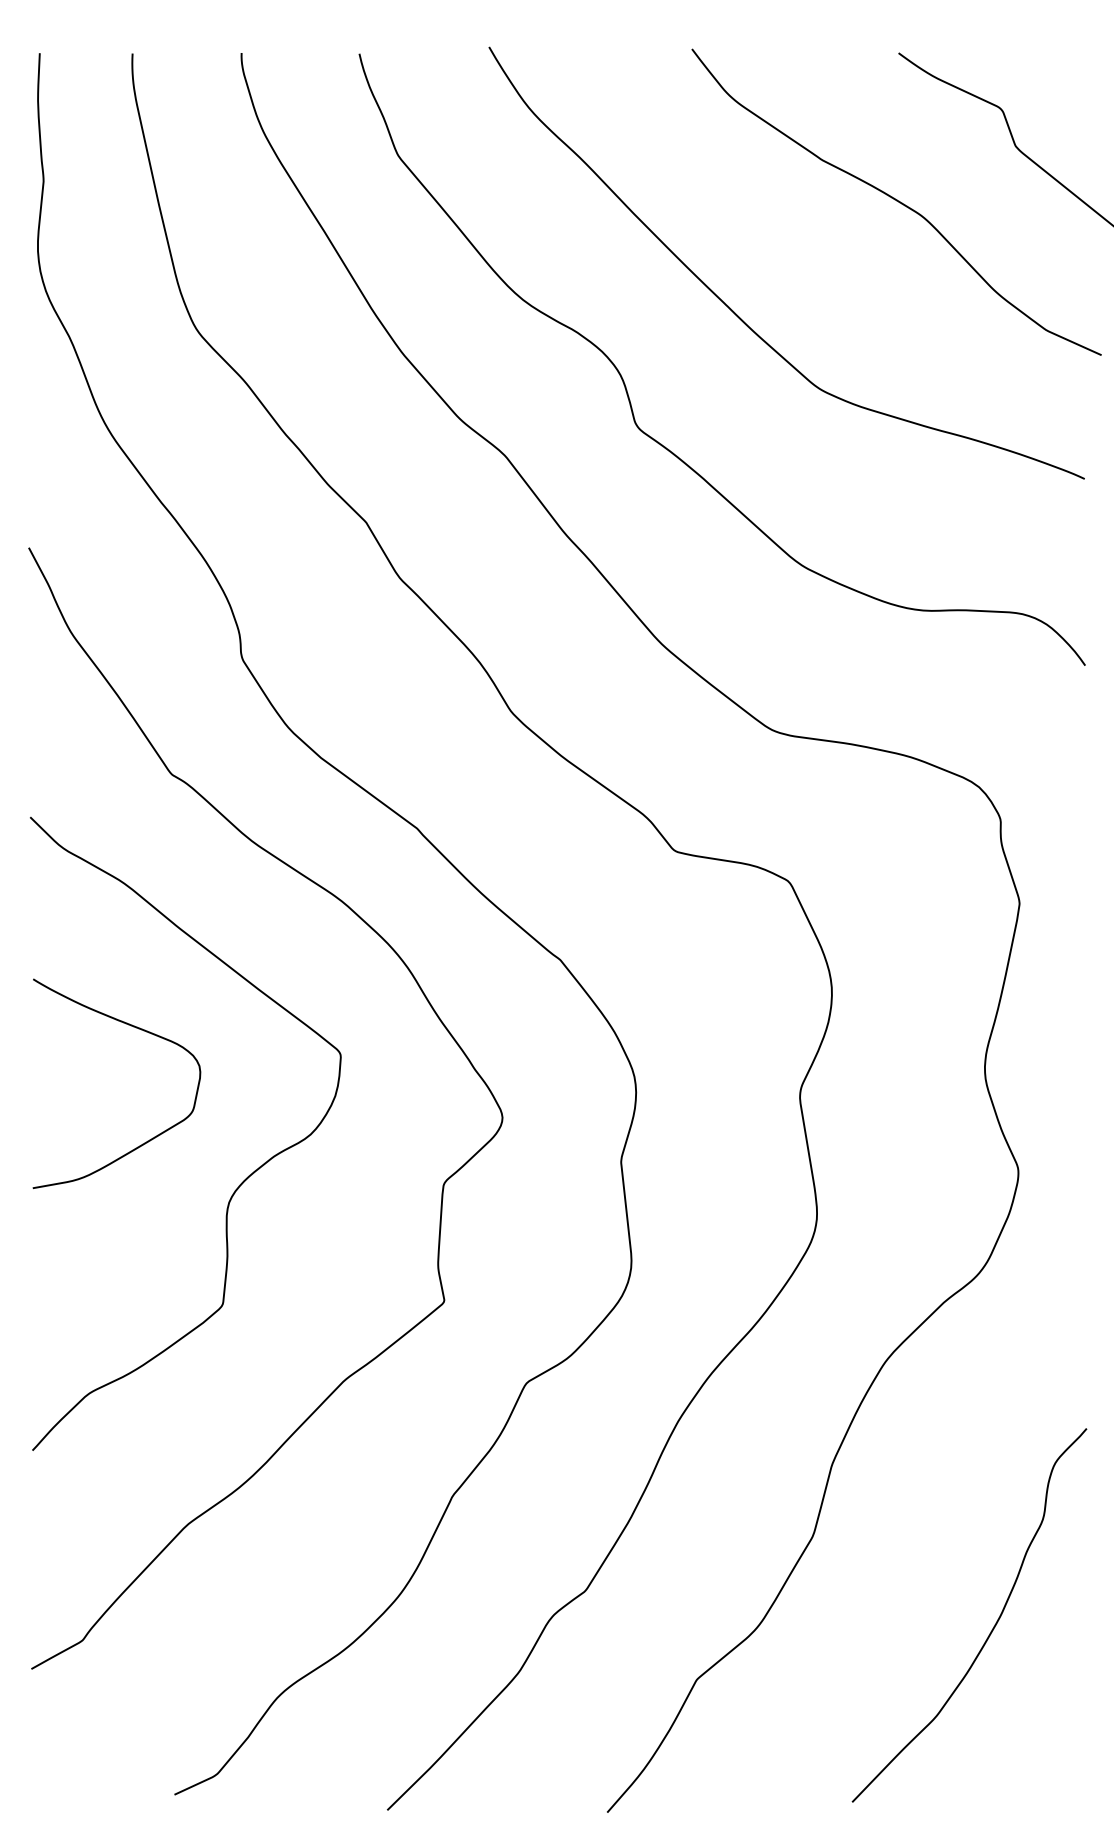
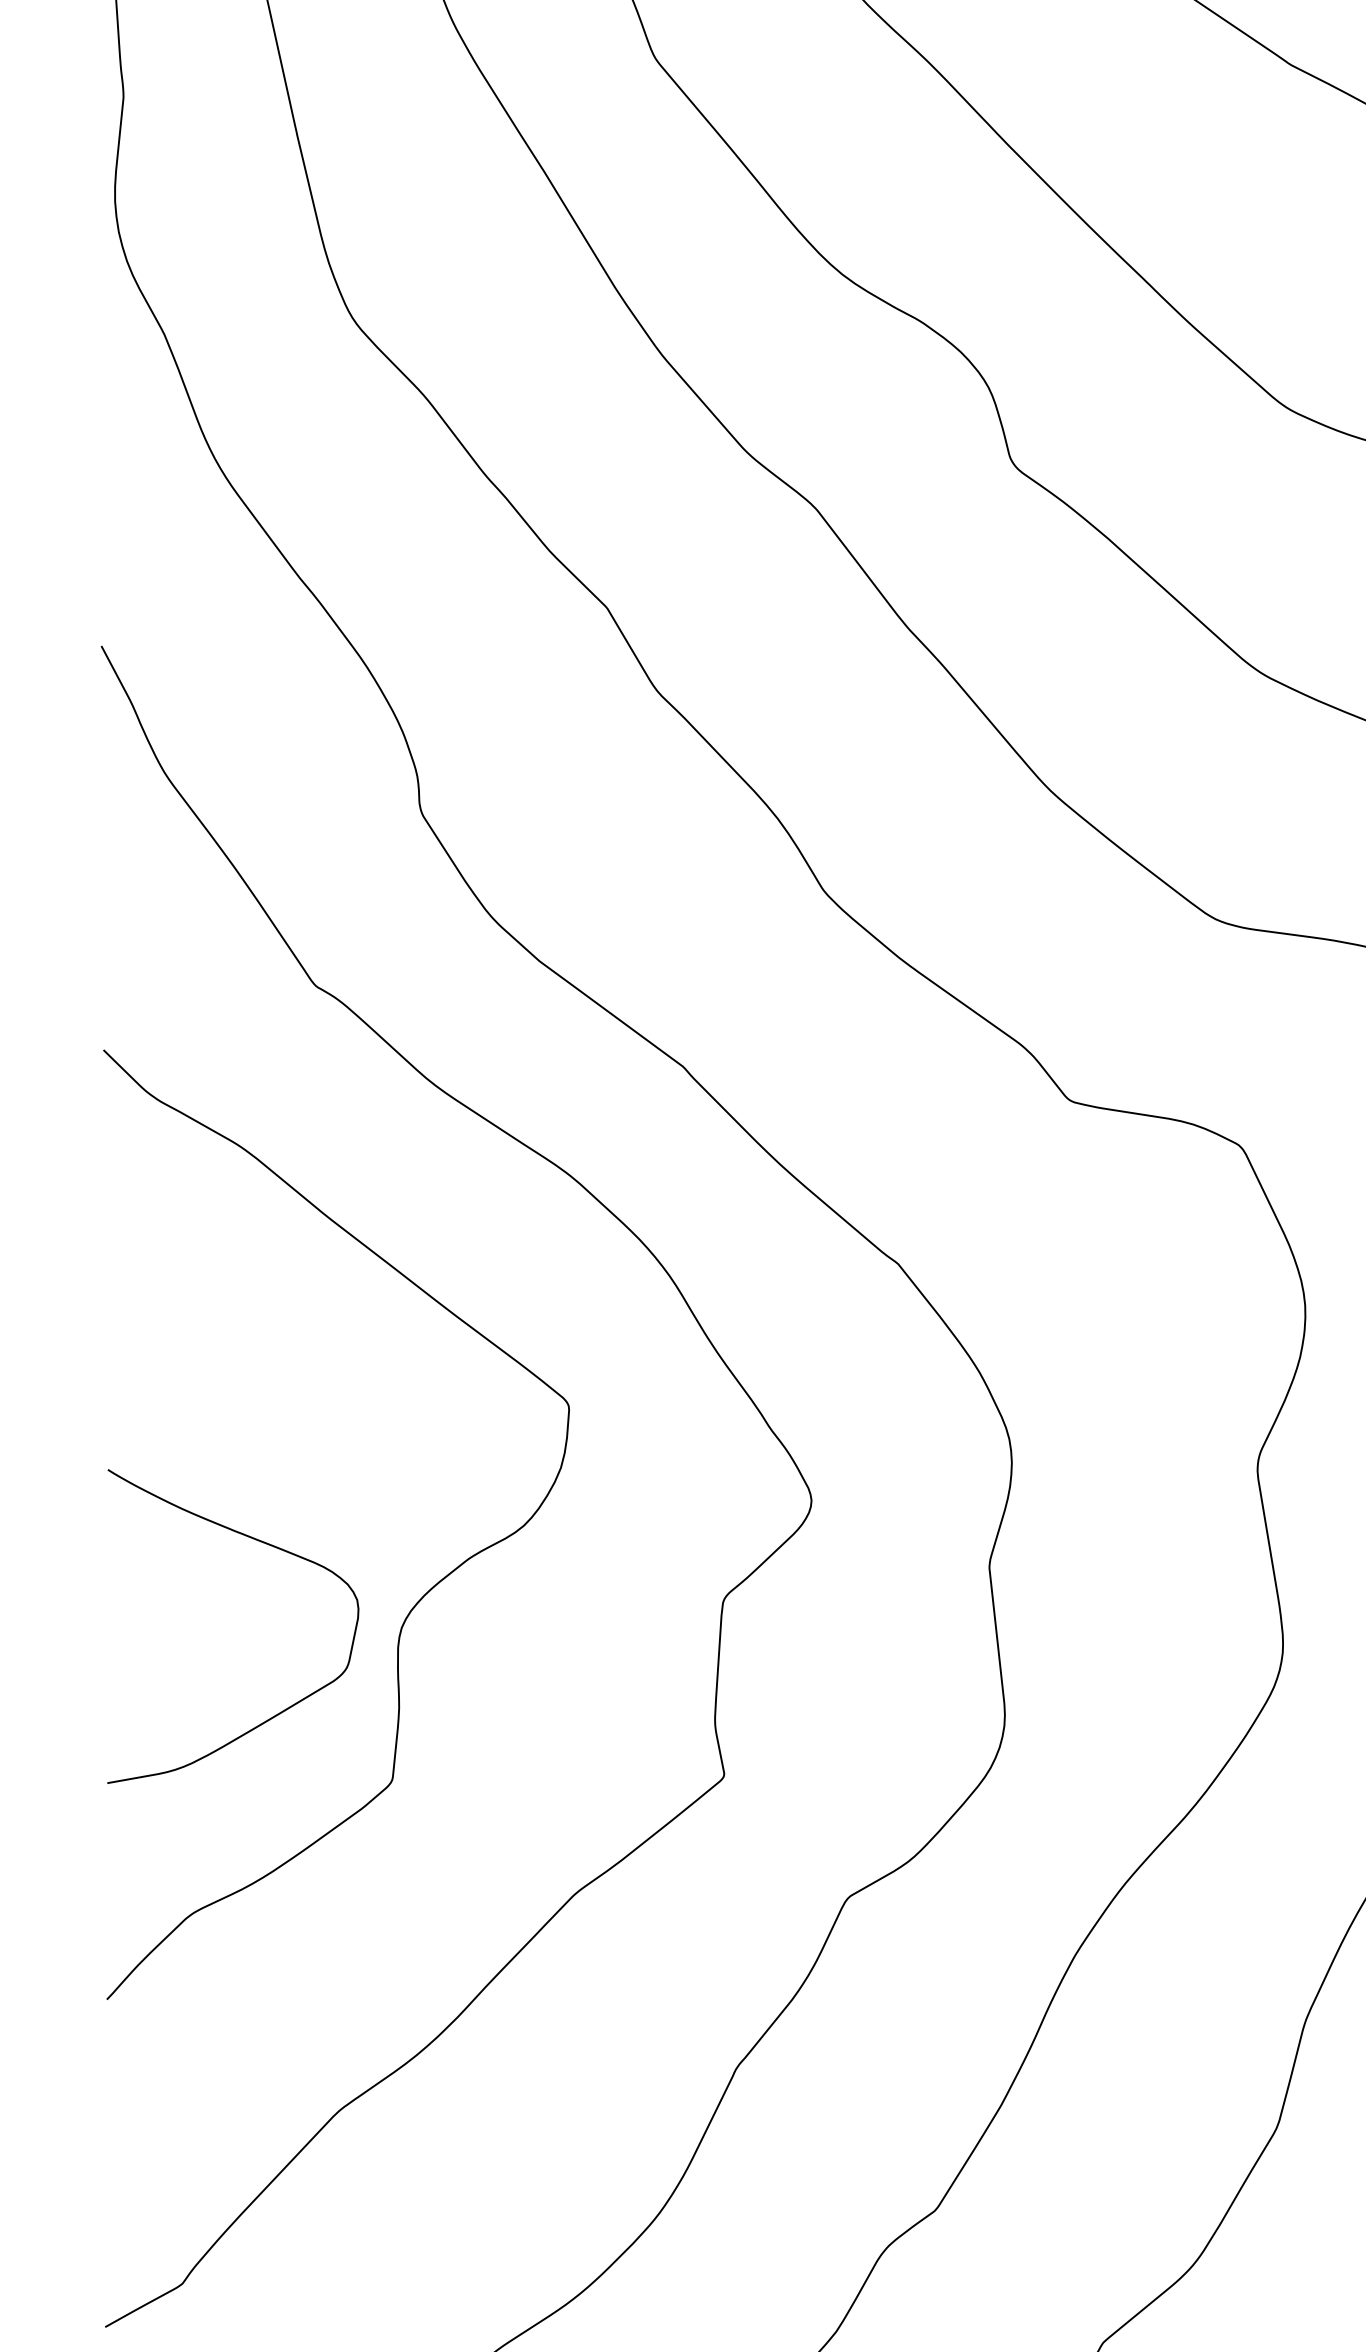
curve: (138, 1029) -> (265, 1545), moved

